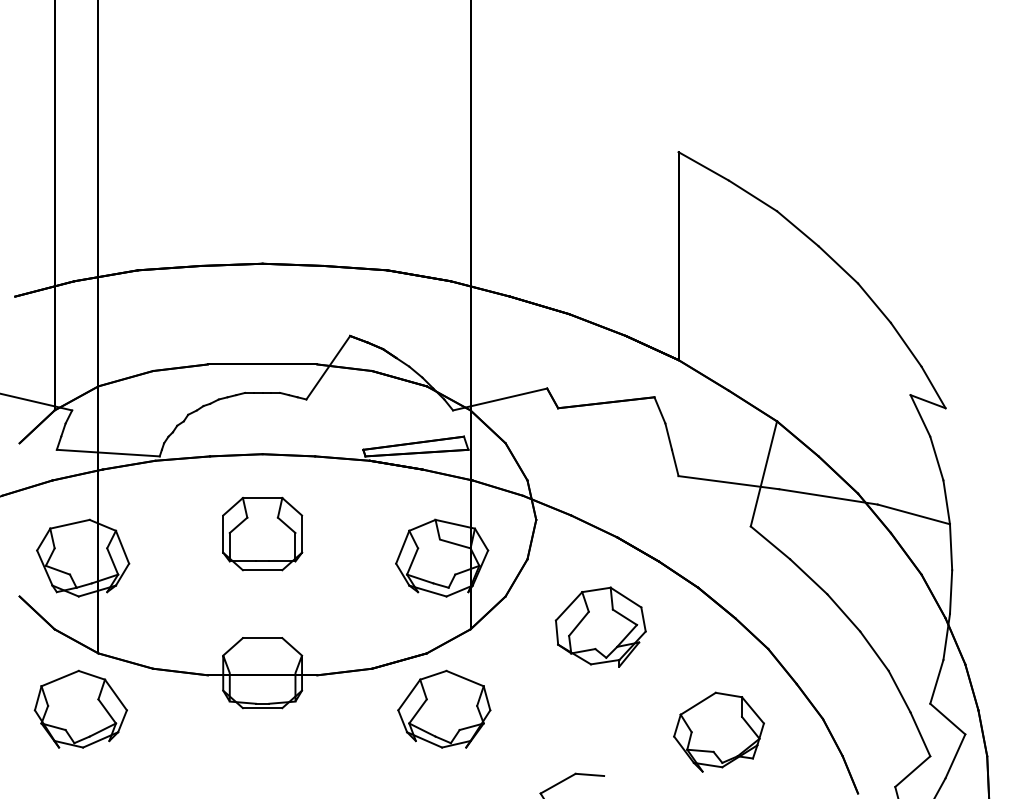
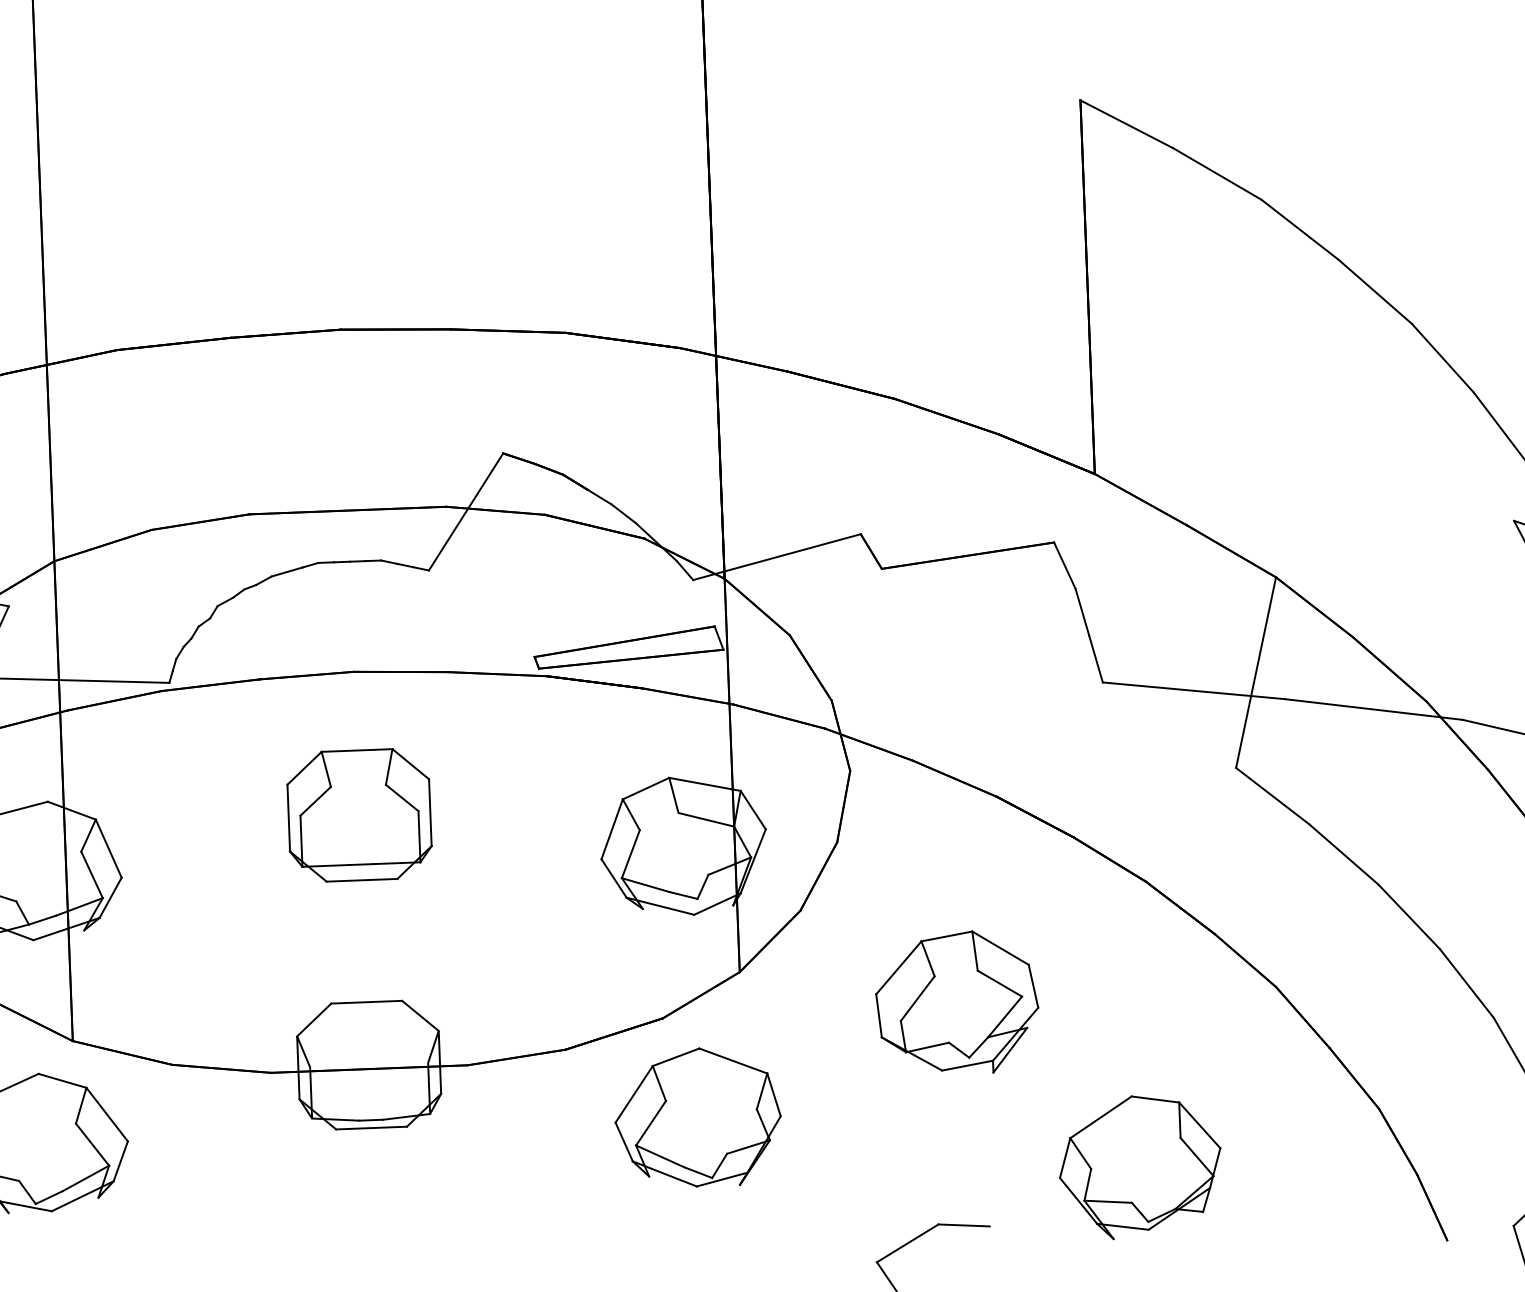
part: (600, 626) -> (956, 1001), moved
part: (718, 731) -> (1139, 1165), moved

